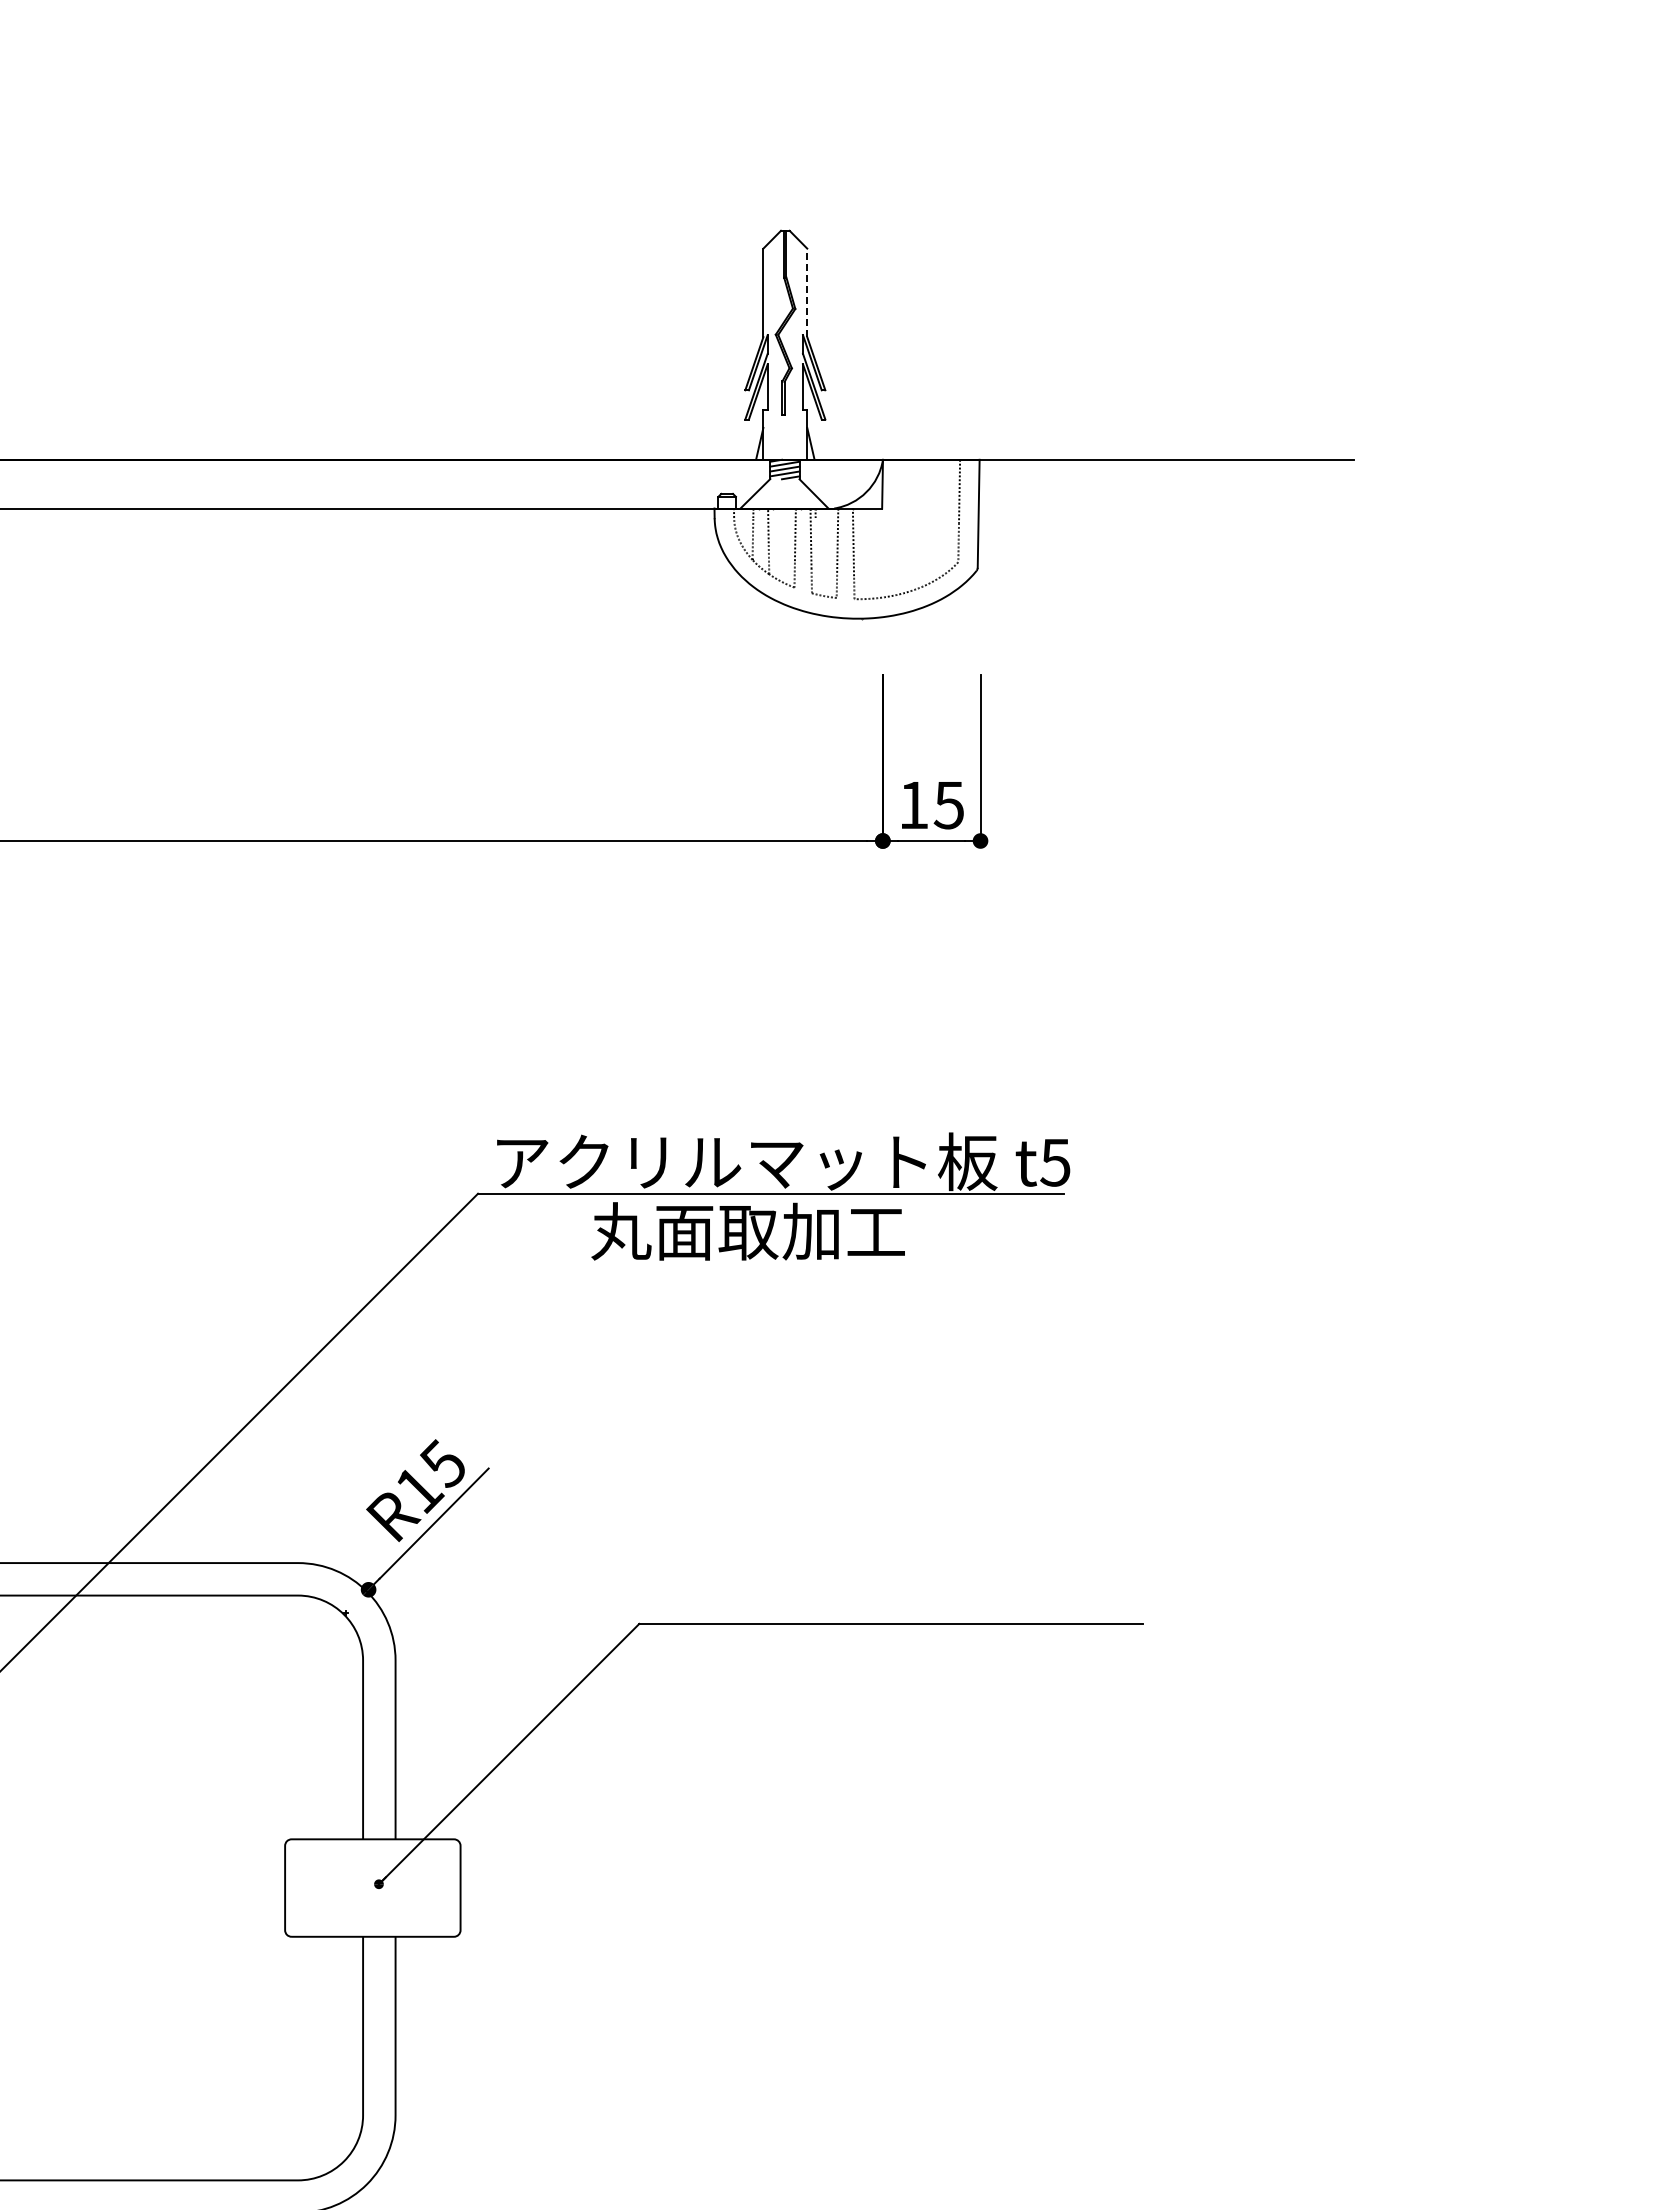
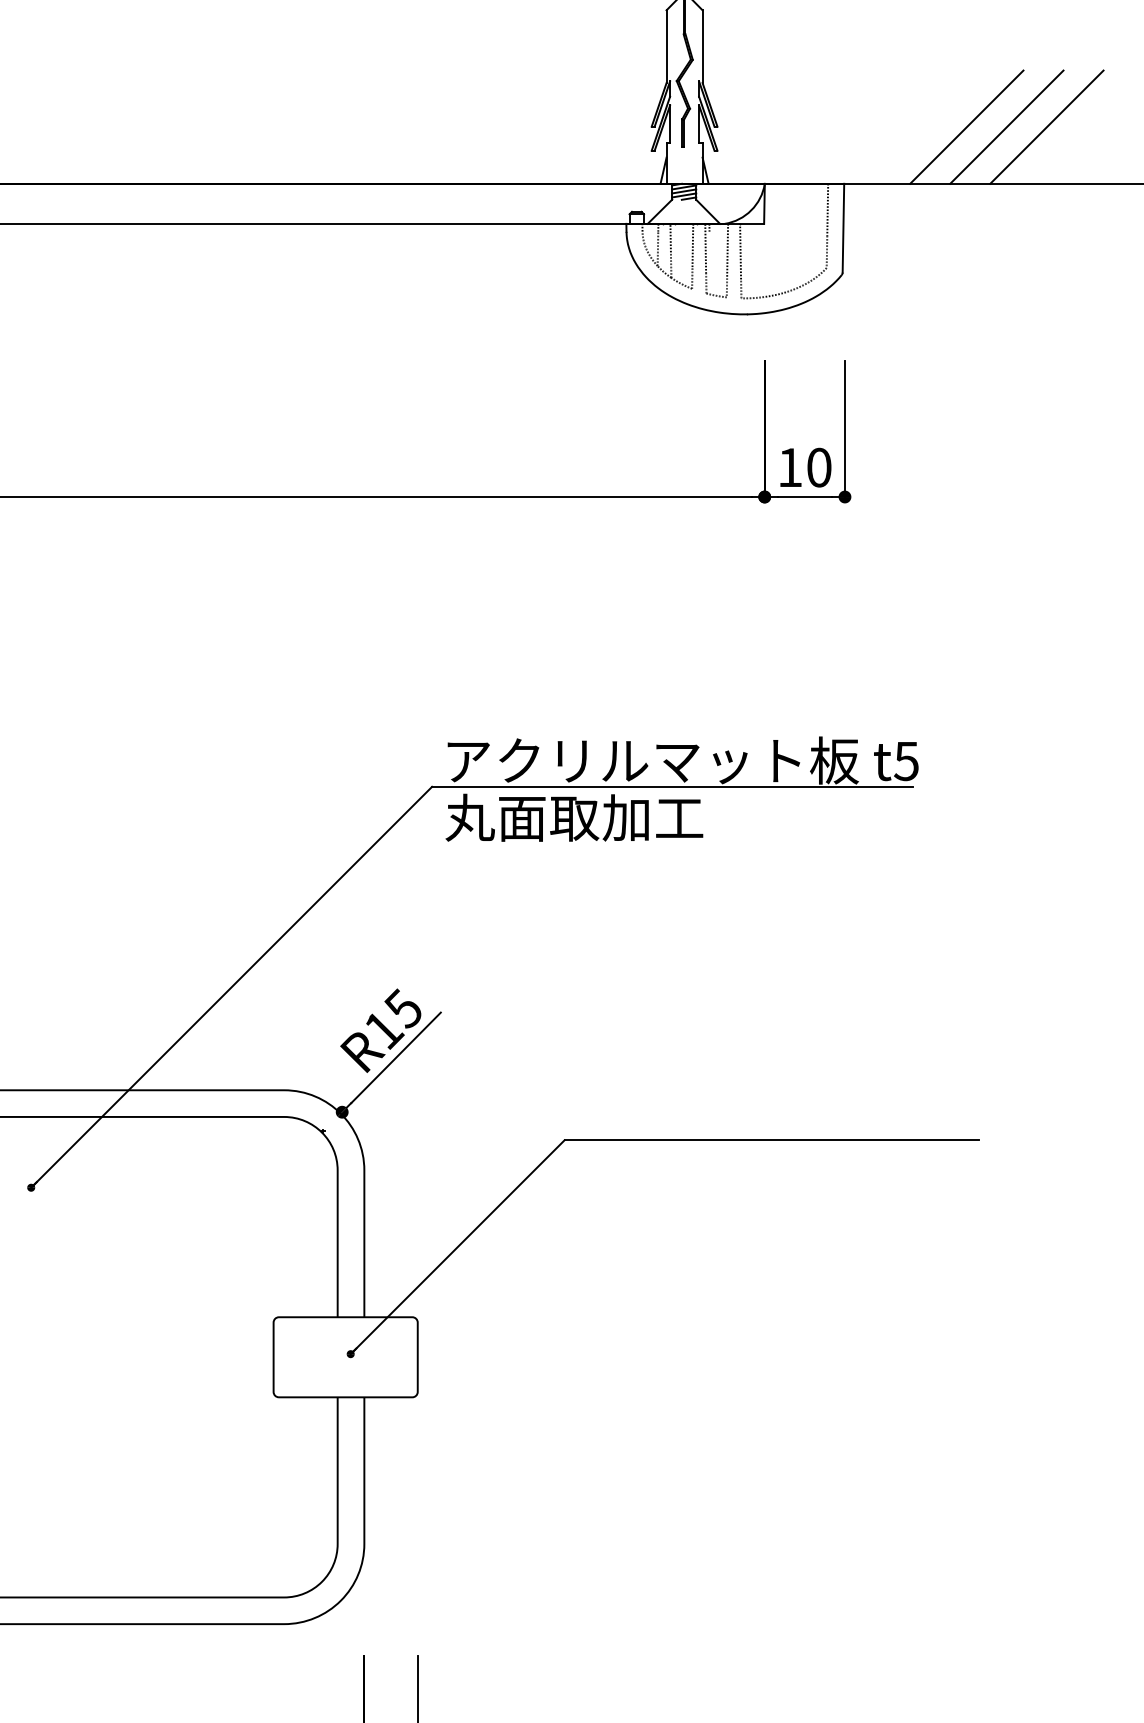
line: (807, 292) -> (702, 46), dashed -> solid
line: (1128, 390) -> (966, 126), added
line: (1177, 390) -> (1006, 126), added
line: (1226, 390) -> (1047, 126), added
text: (948, 805) -> (818, 467), 15 -> 10
text: (747, 1231) -> (573, 817), moved

